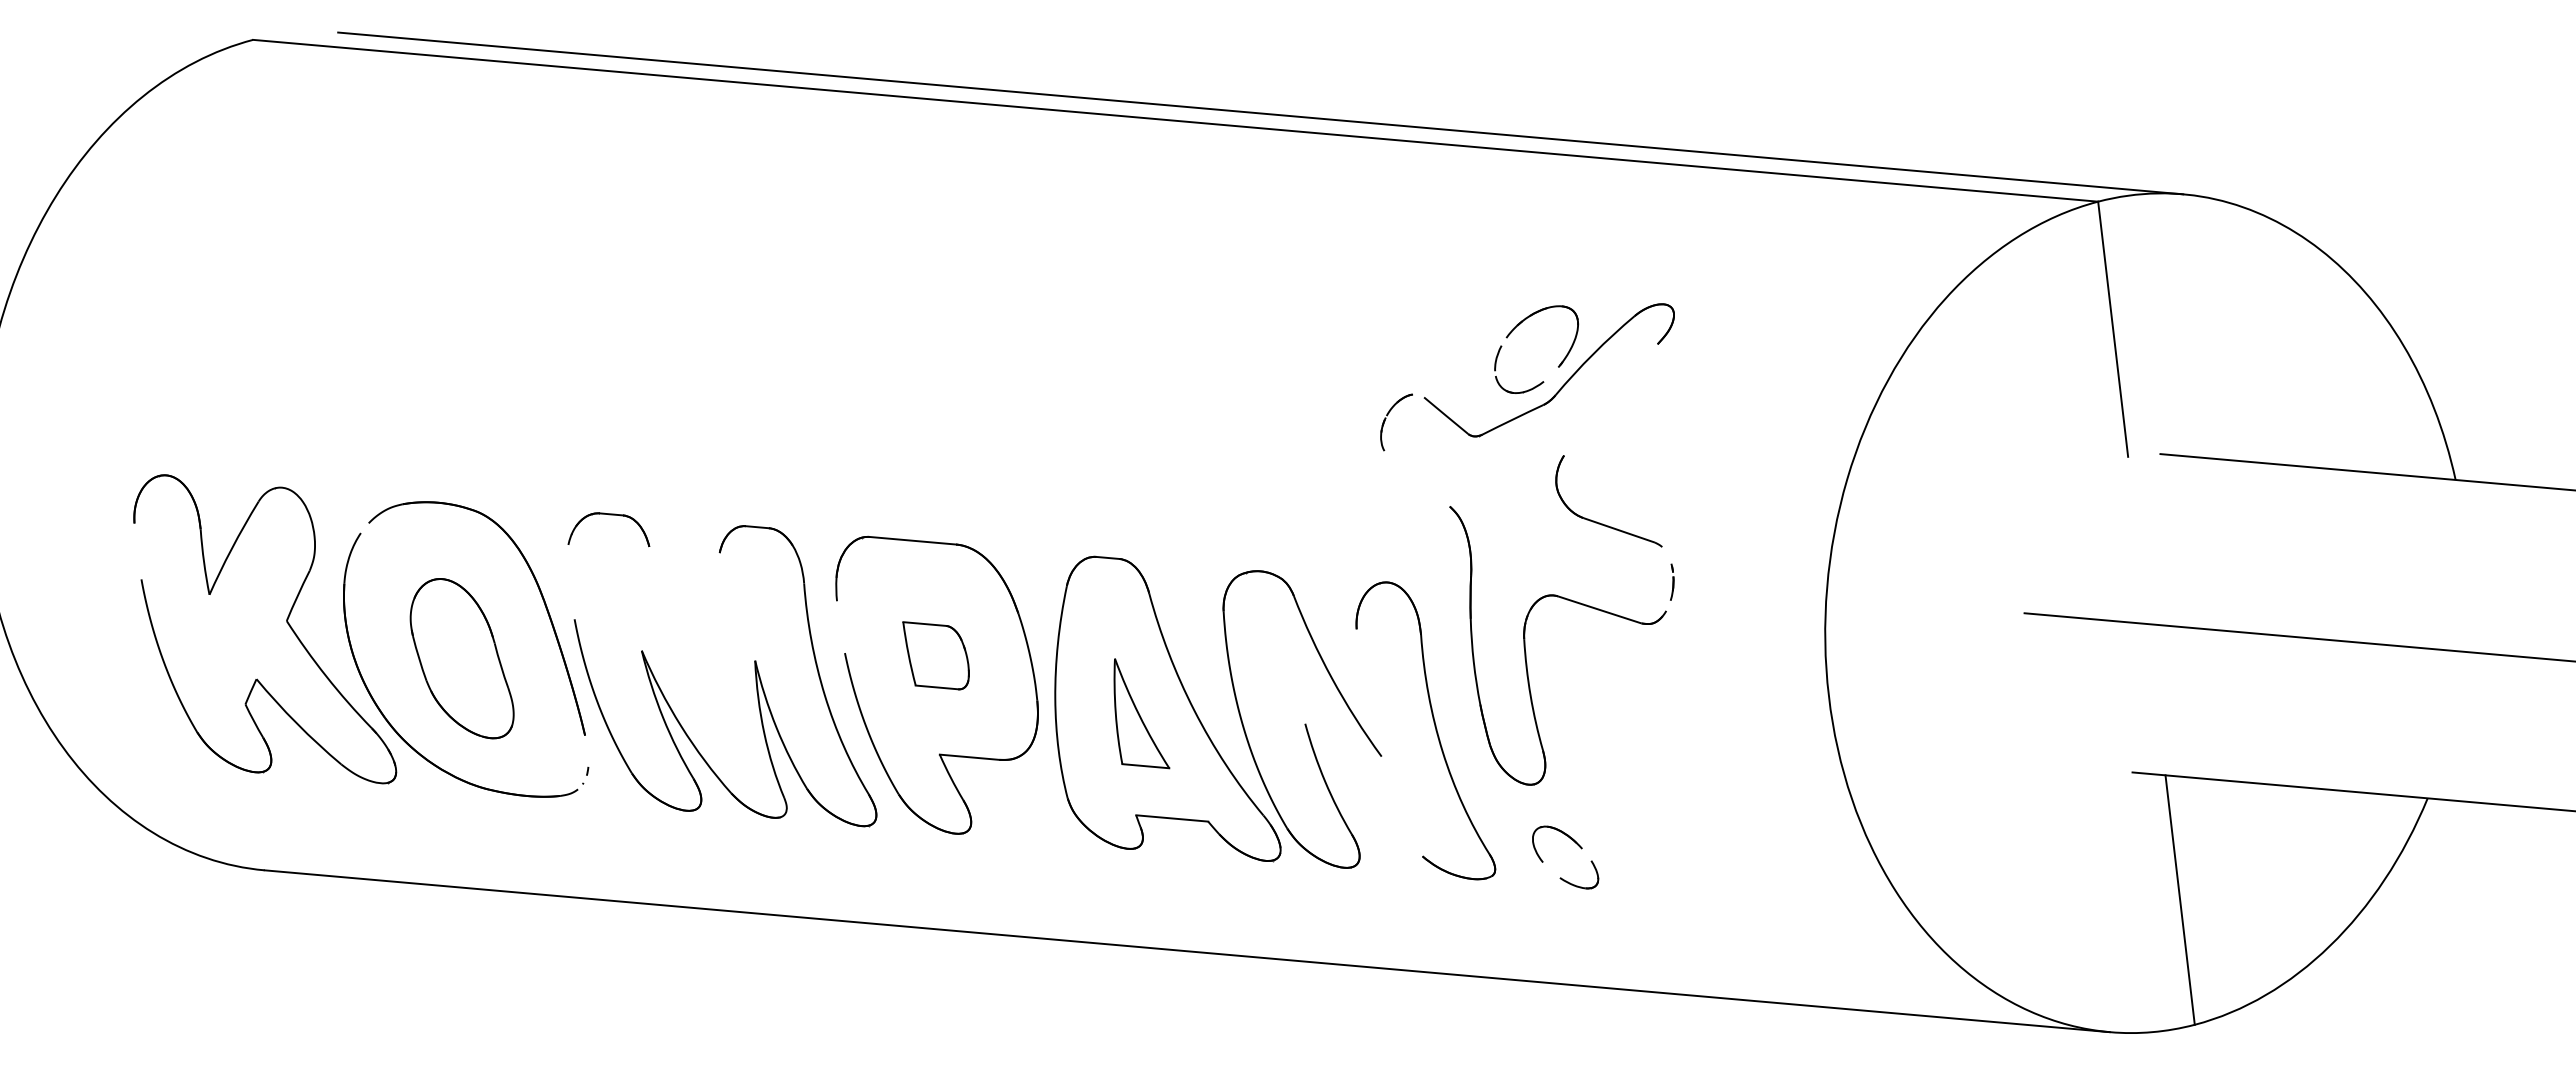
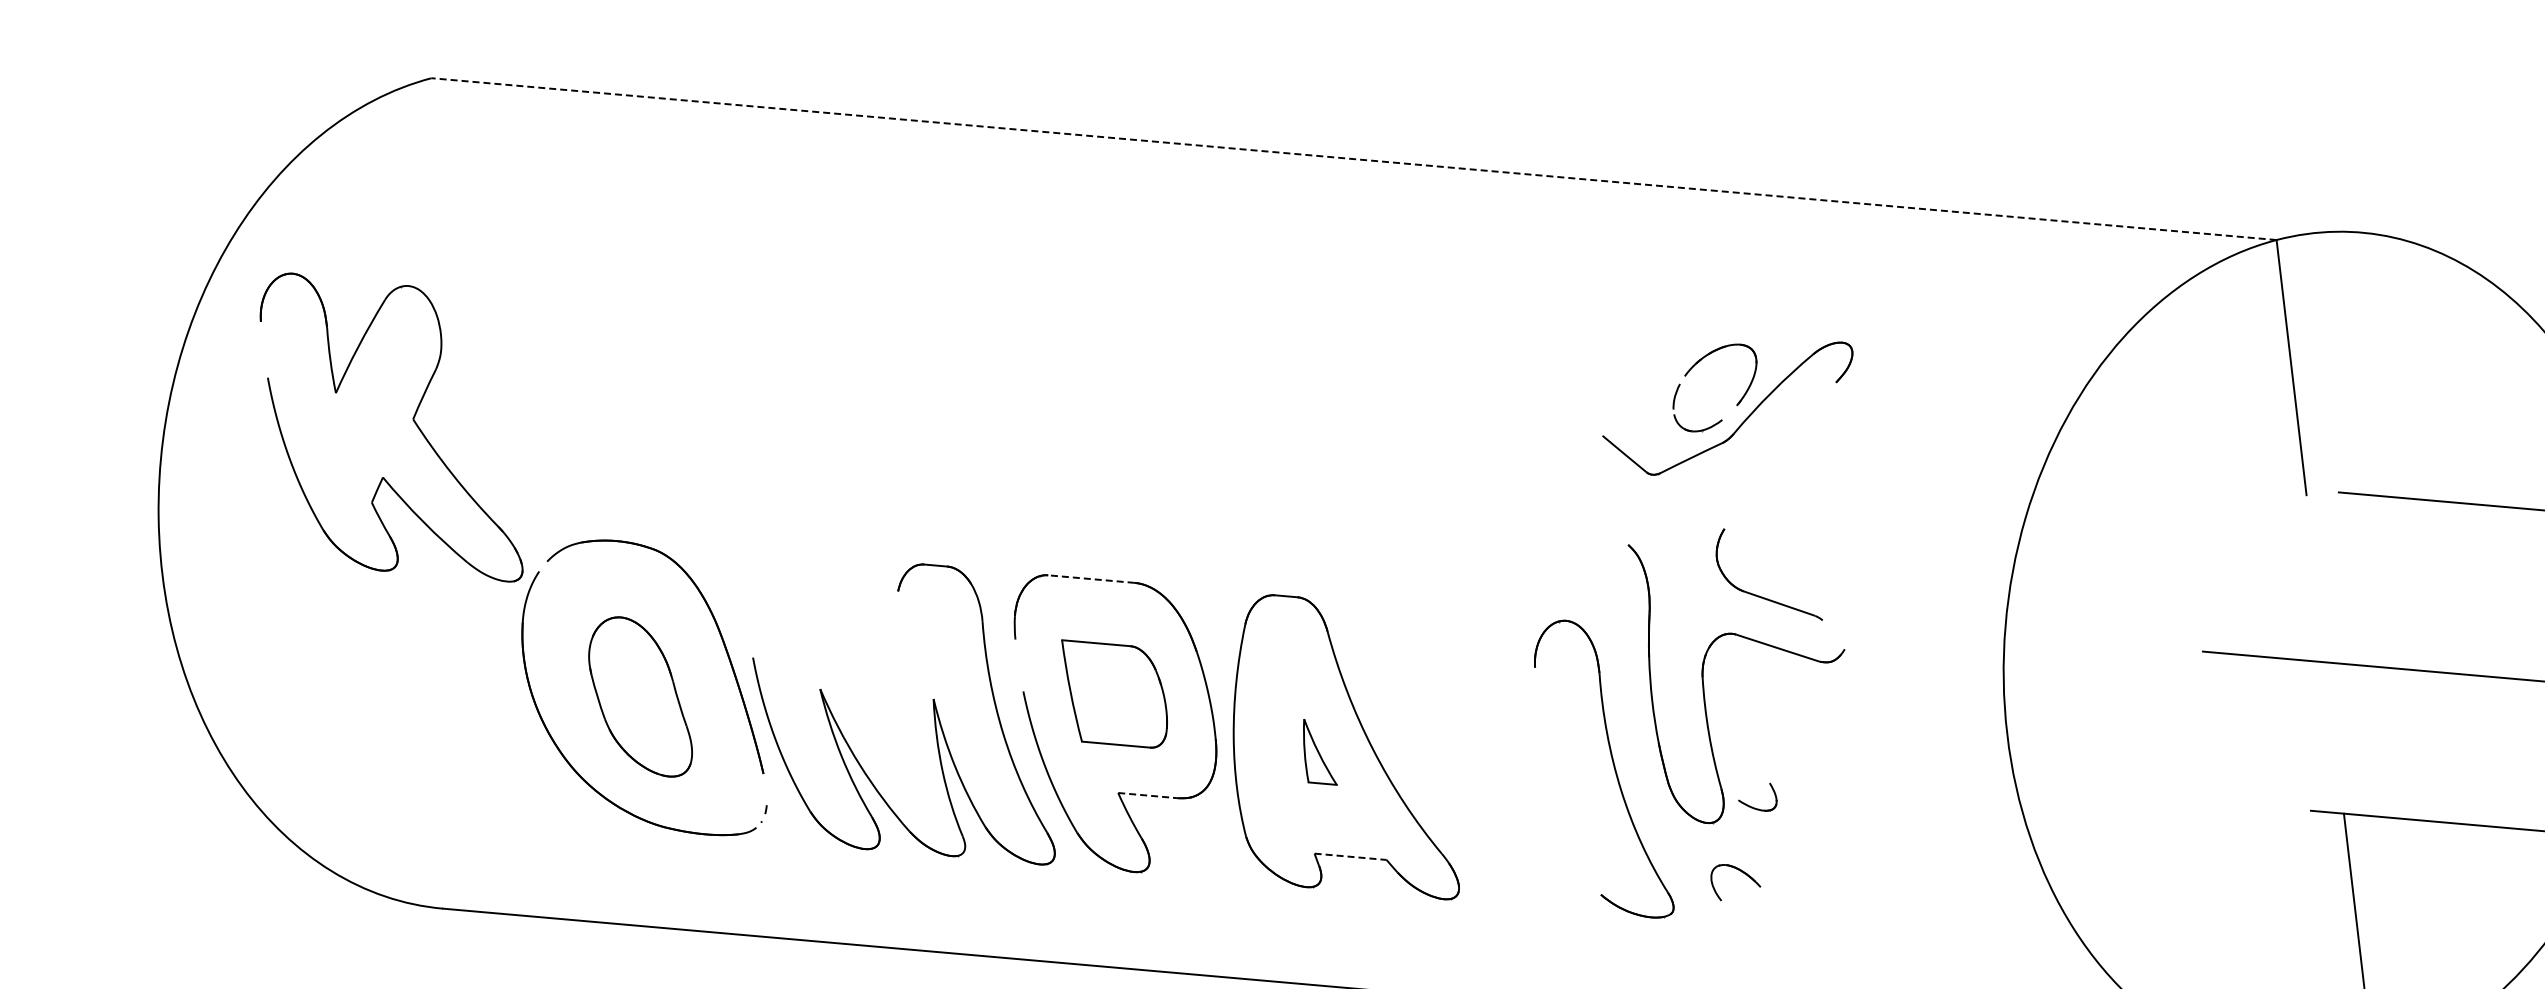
line: (1260, 113) -> (1438, 151), removed
line: (1175, 120) -> (1353, 158), solid -> dashed
part: (1386, 418) -> (1564, 456), removed
part: (609, 515) -> (787, 553), removed
part: (1602, 523) -> (1762, 596), moved
line: (912, 540) -> (1090, 578), solid -> dashed
part: (1672, 581) -> (1850, 619), removed
part: (286, 622) -> (412, 420), moved
part: (935, 655) -> (1113, 693), size x1.6
part: (1141, 713) -> (1319, 751), size x0.6
part: (1302, 719) -> (1480, 757), removed
line: (969, 757) -> (1147, 795), solid -> dashed
line: (1172, 818) -> (1350, 856), solid -> dashed
part: (1574, 884) -> (1752, 806), moved

